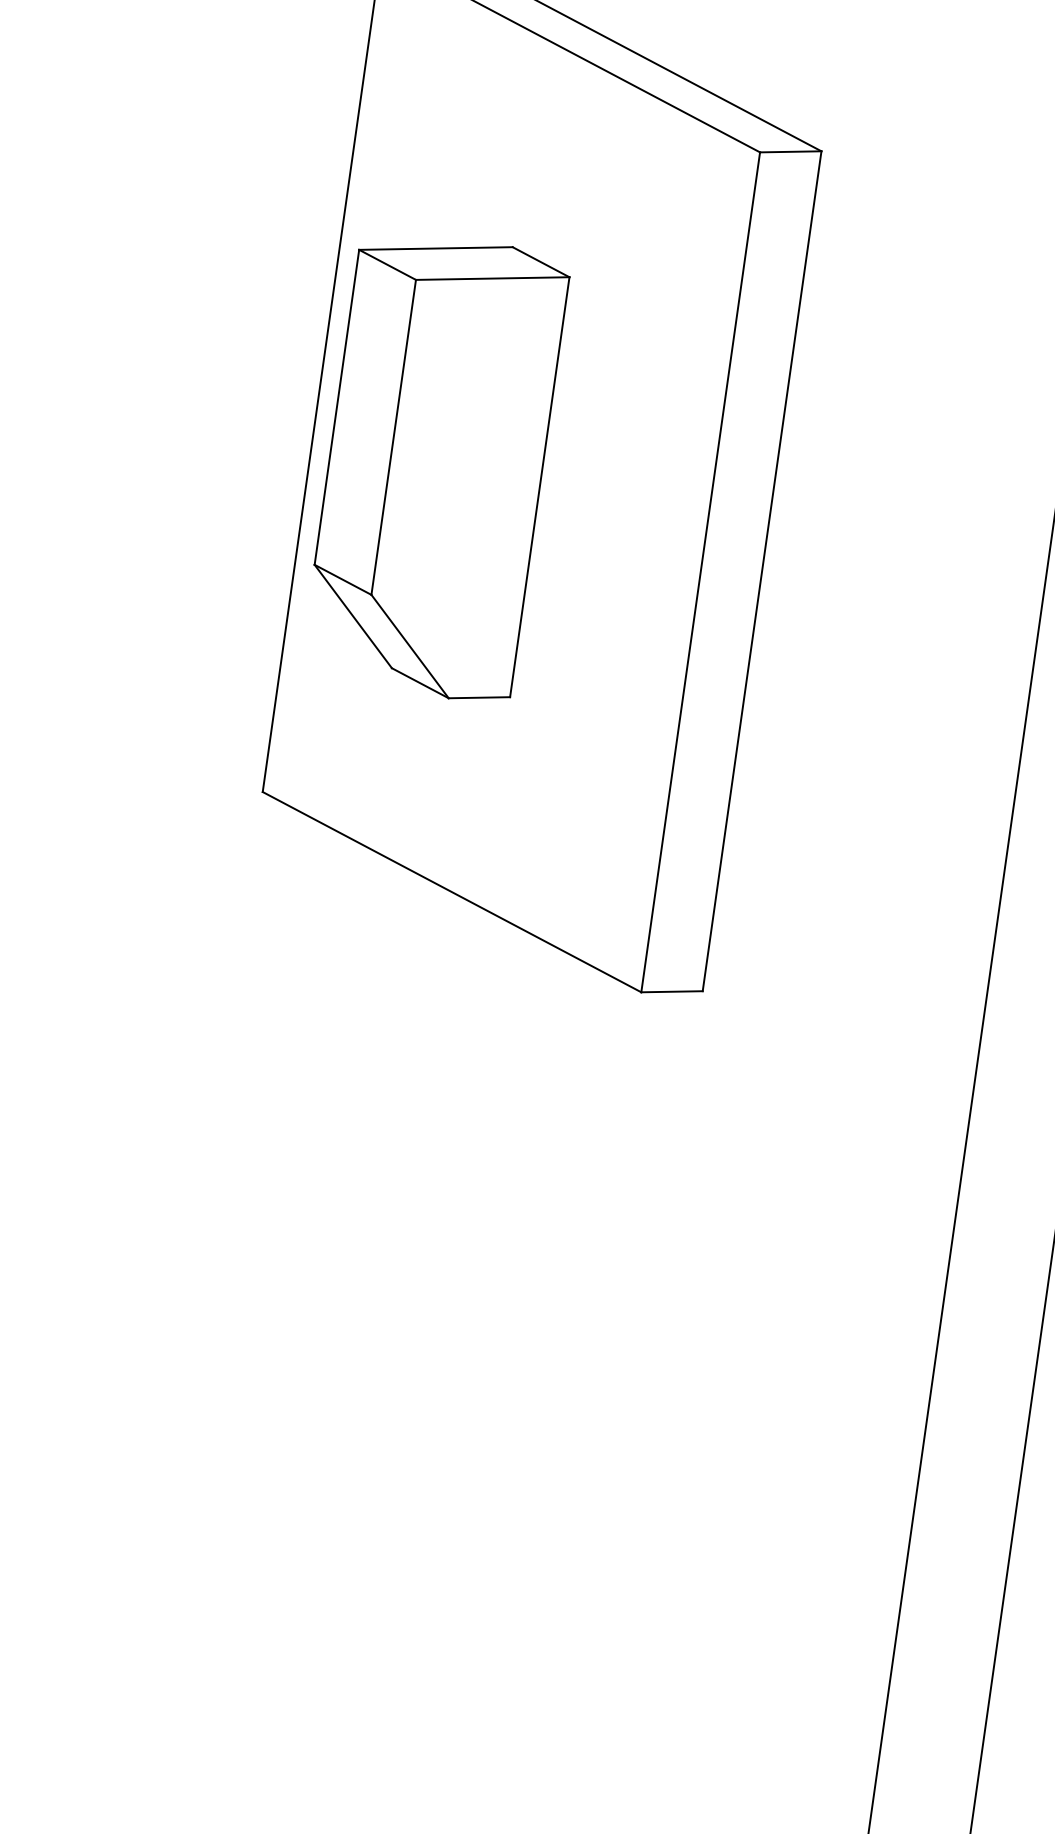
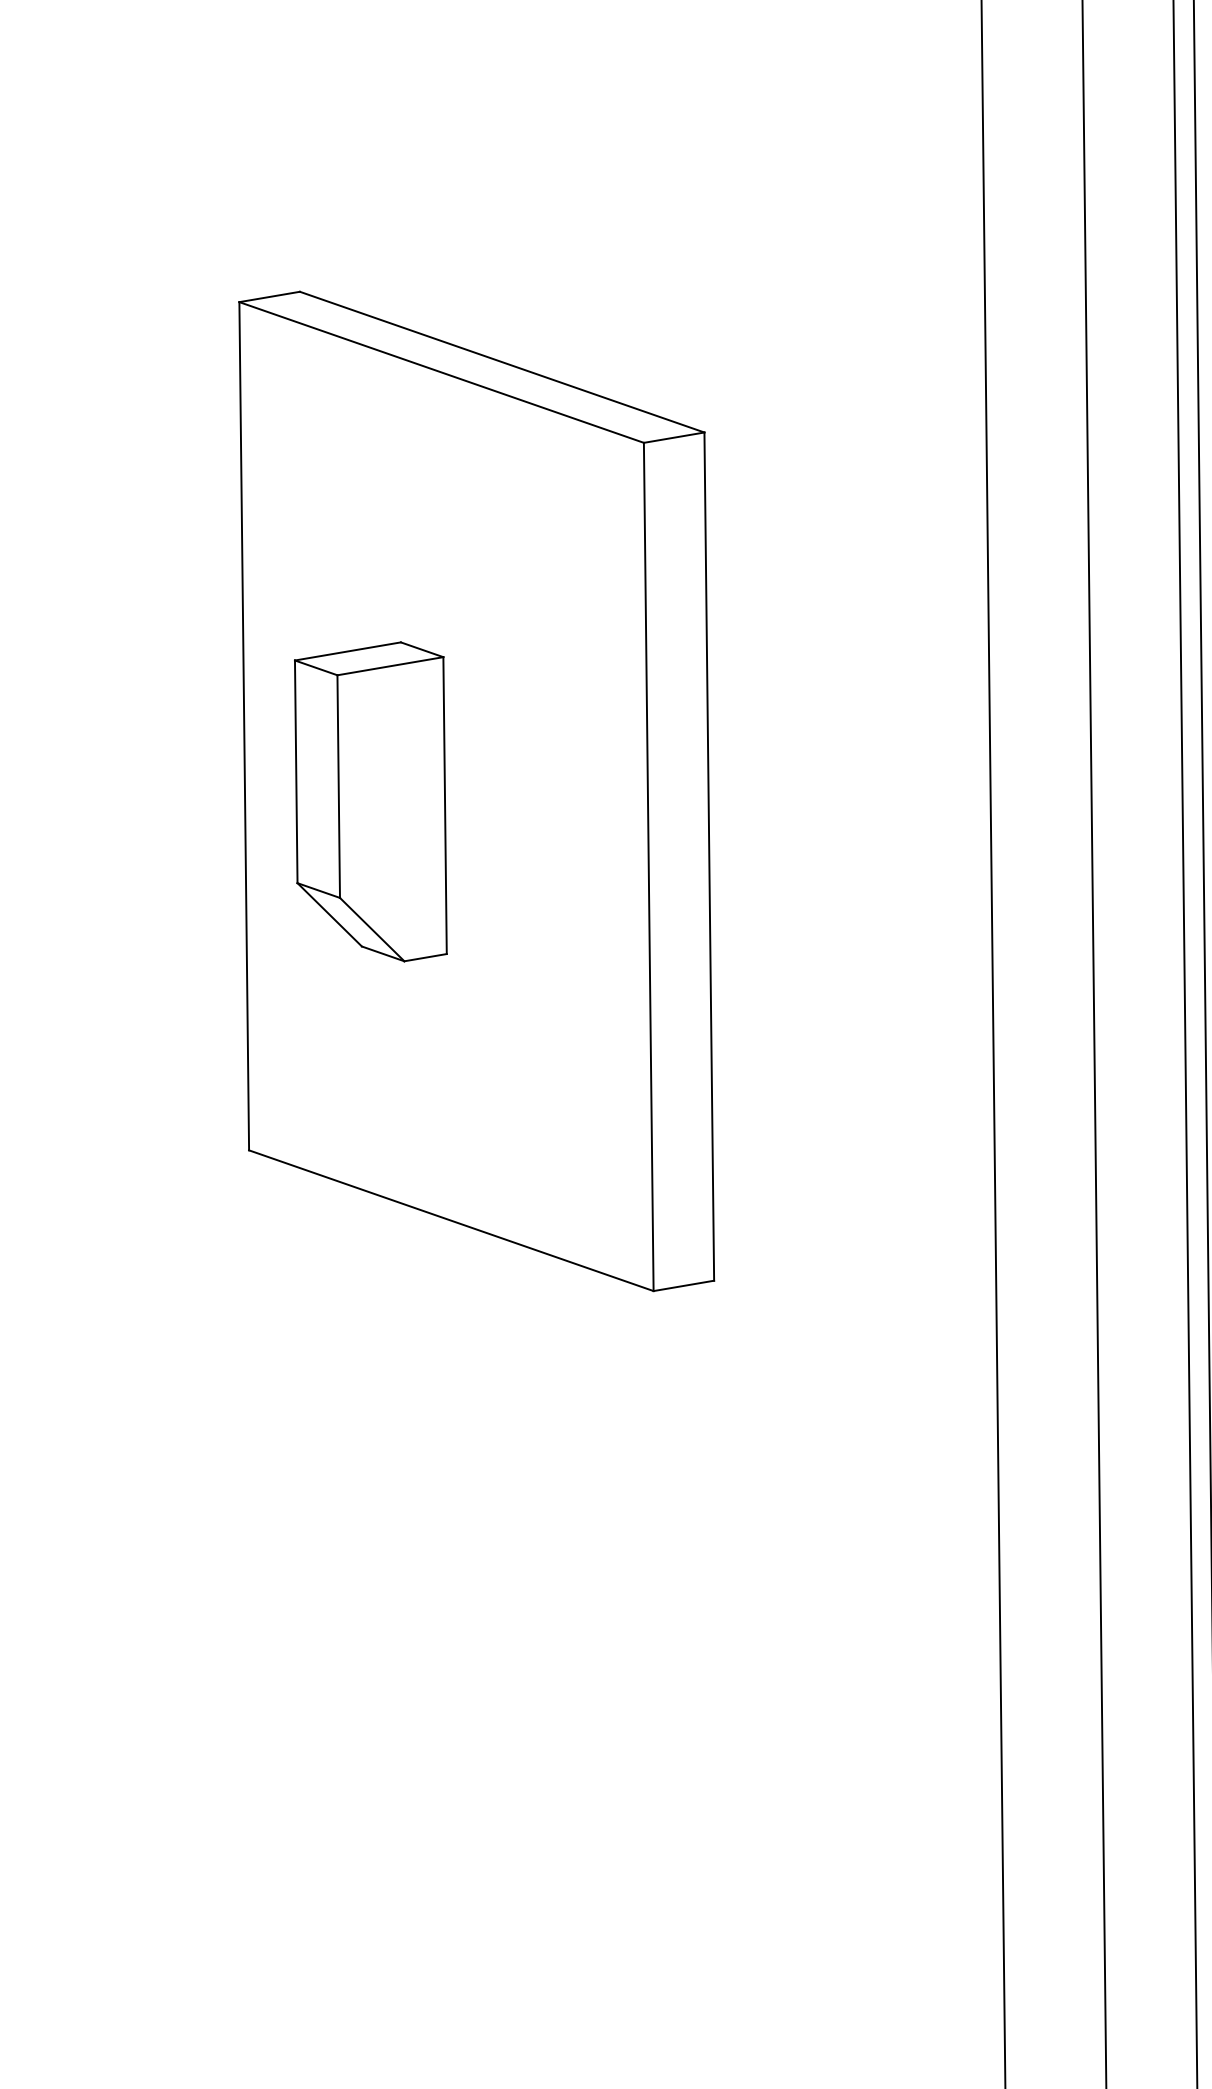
part: (435, 465) -> (370, 801), size x0.7

